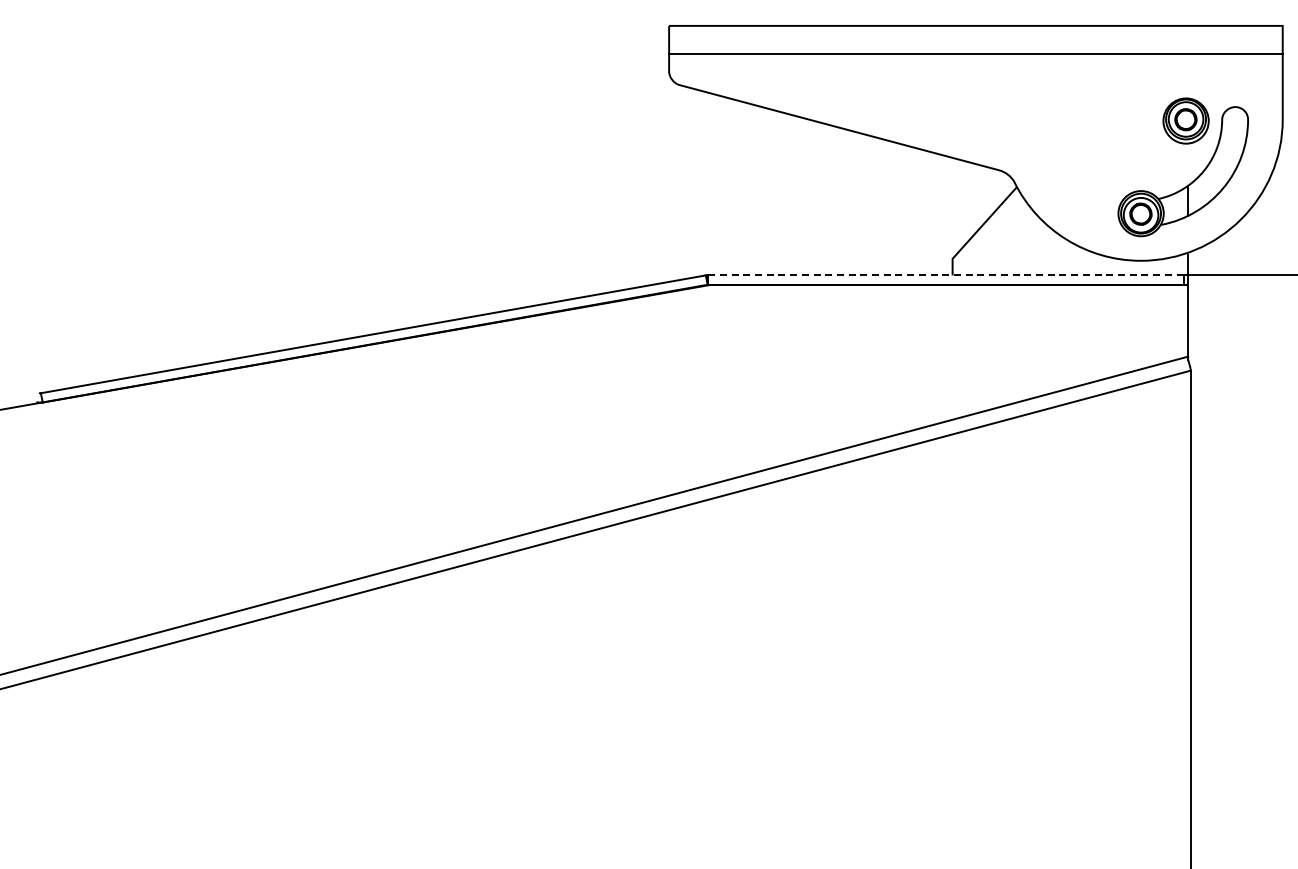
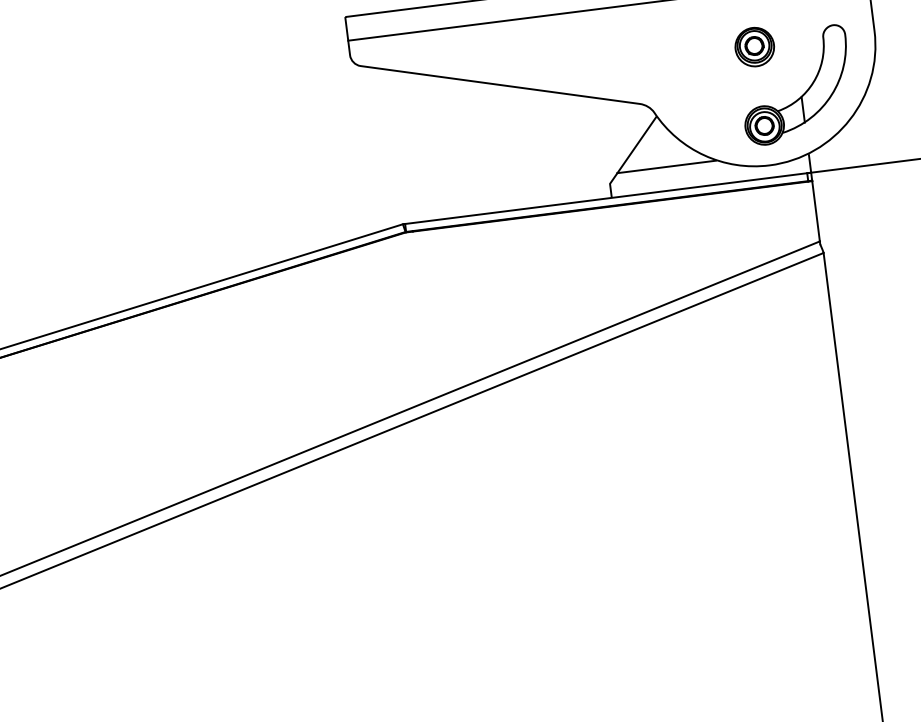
part: (1185, 120) -> (754, 46), moved
line: (1020, 247) -> (666, 167), added
line: (945, 275) -> (605, 198), dashed -> solid

